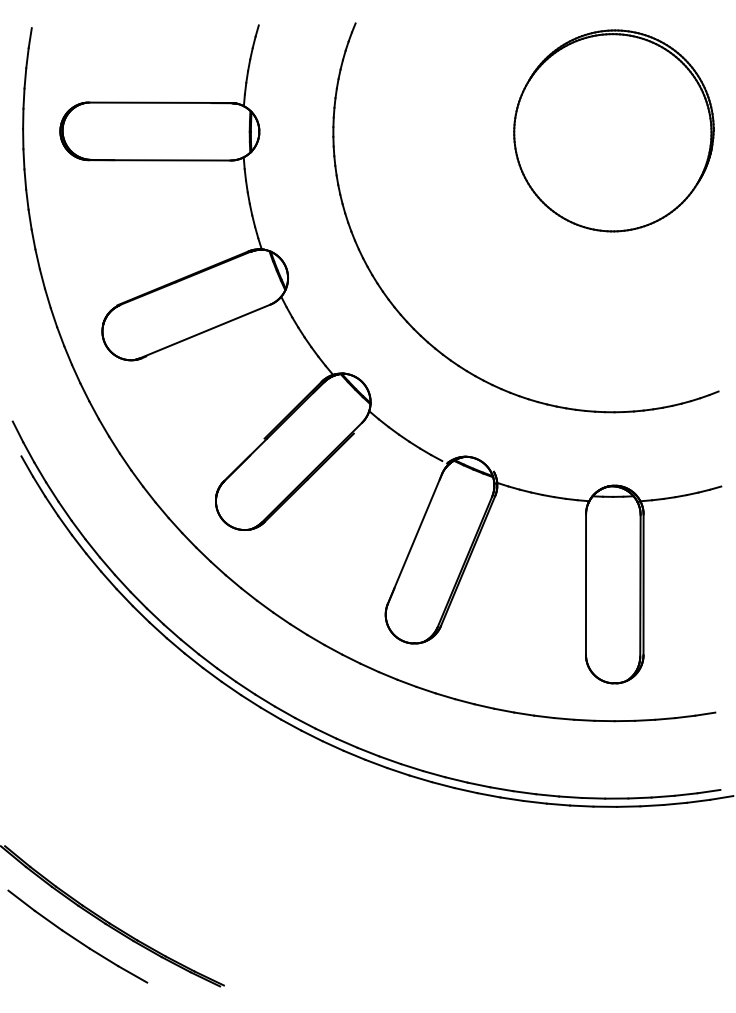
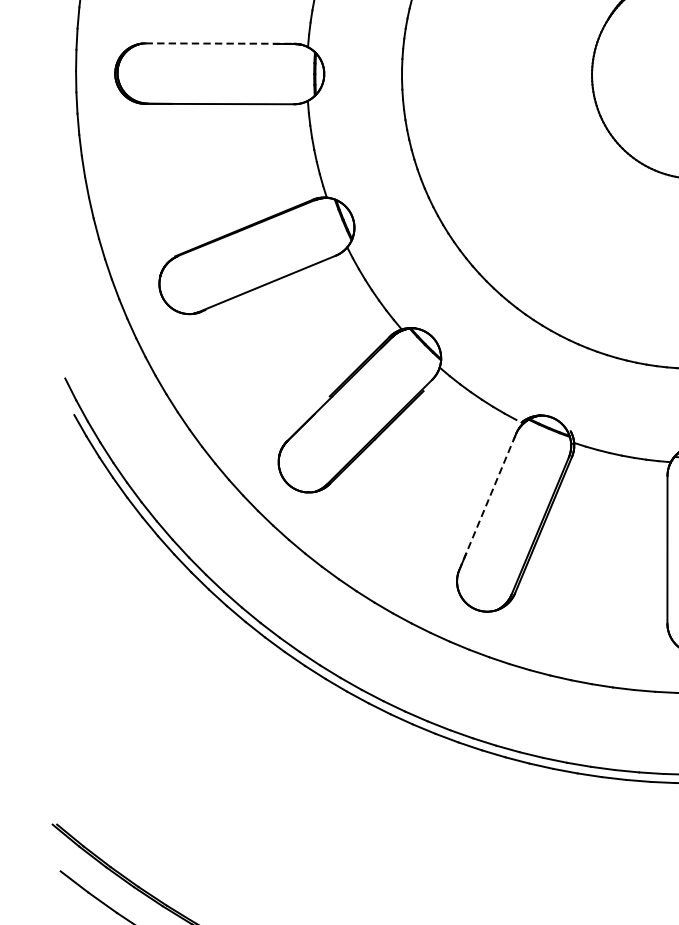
line: (159, 102) -> (219, 43), solid -> dashed
line: (415, 538) -> (488, 501), solid -> dashed

